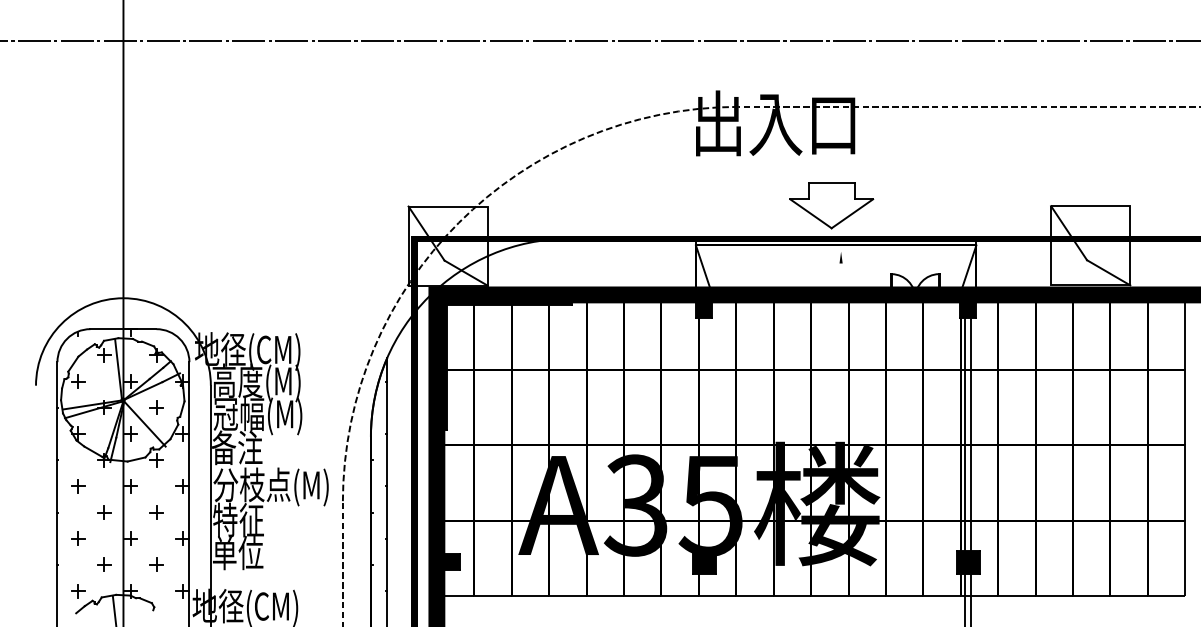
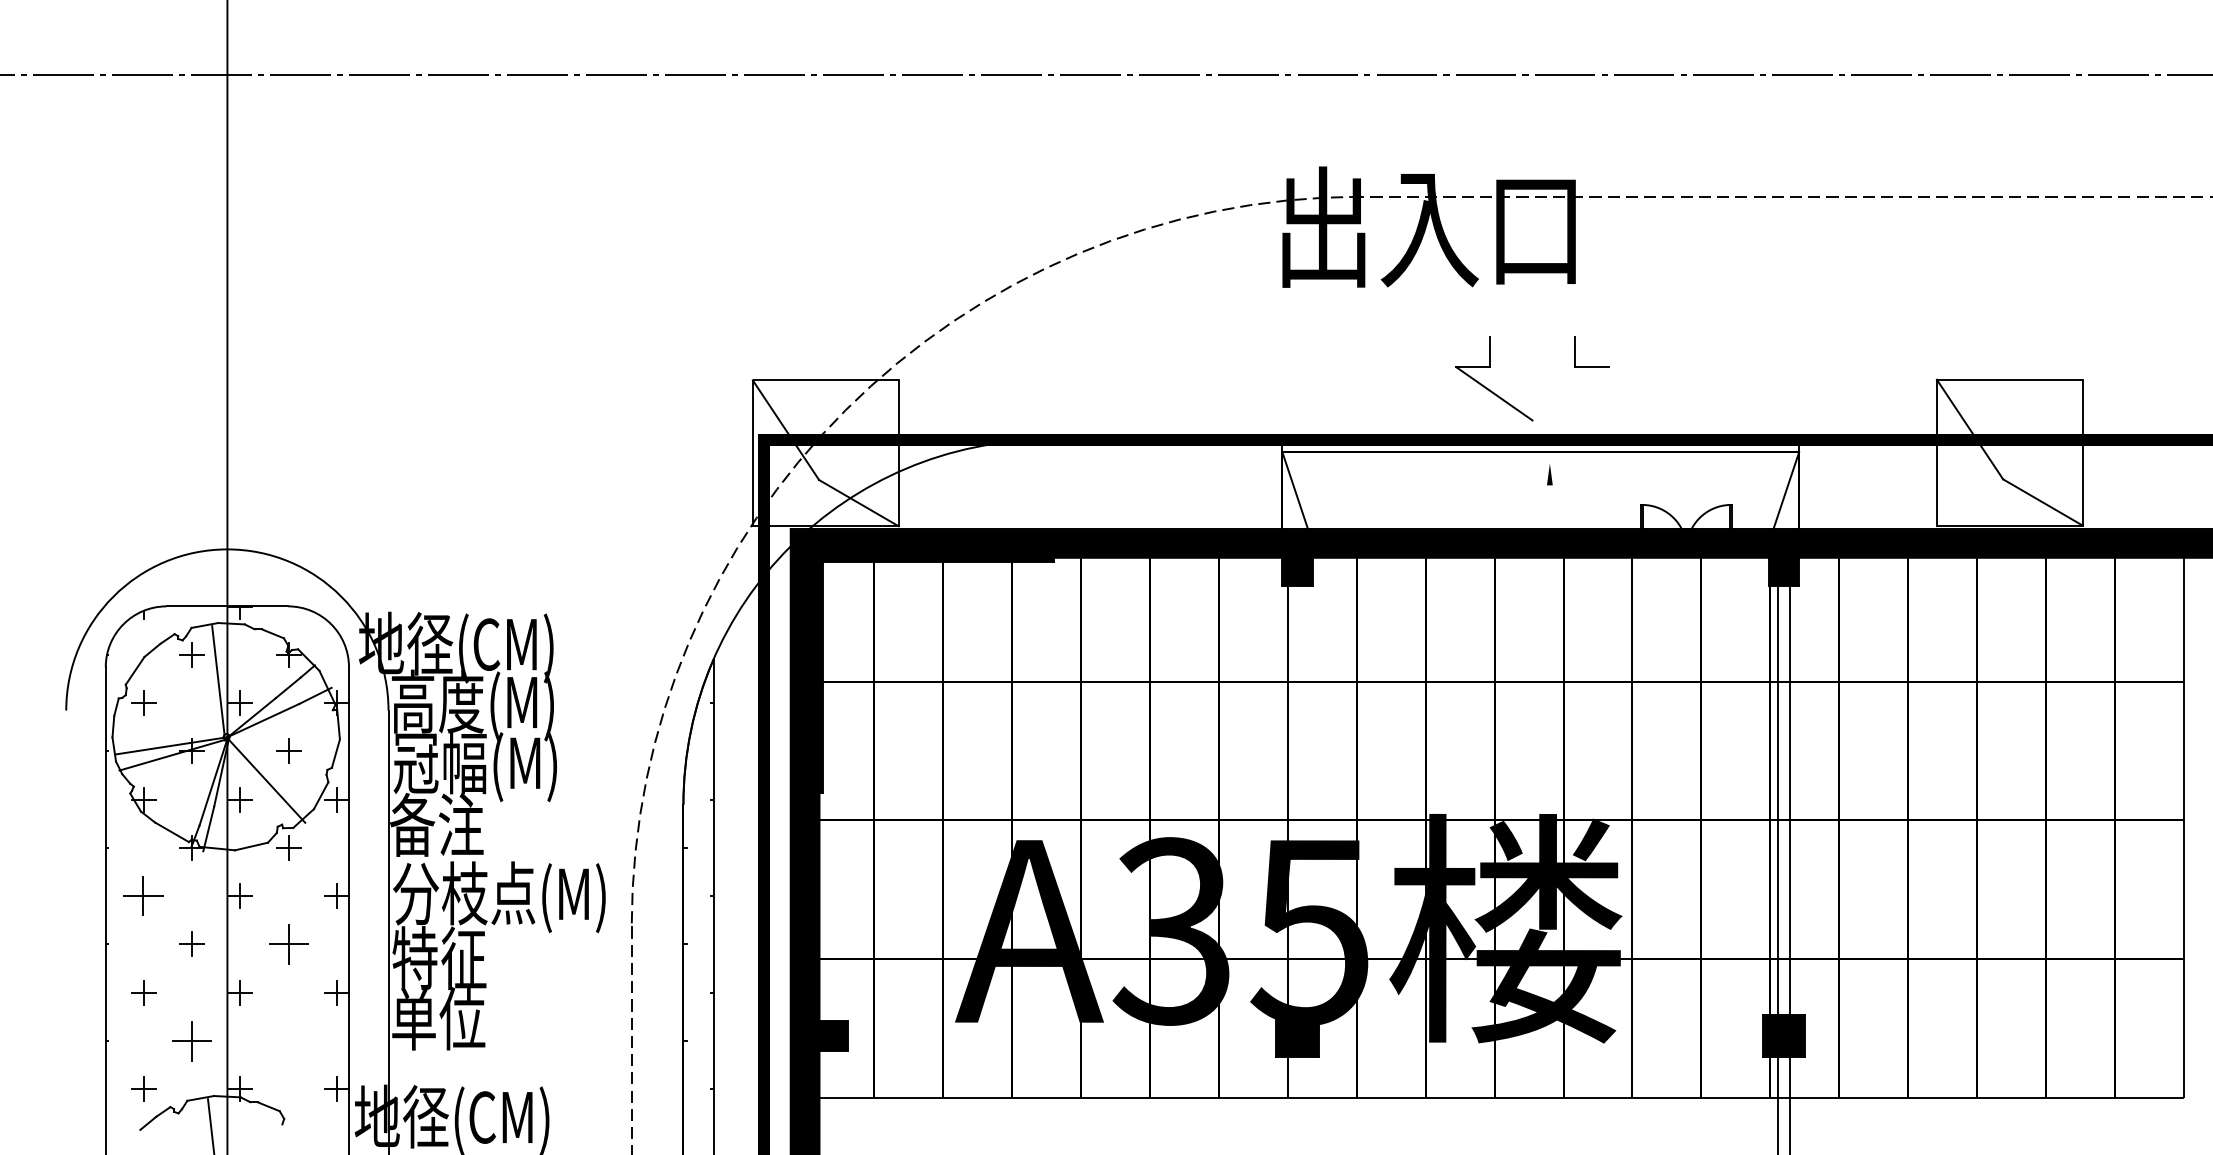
line: (831, 182) -> (1532, 336), removed
line: (852, 213) -> (1570, 393), removed
part: (78, 486) -> (144, 896), size x1.6
part: (156, 512) -> (288, 944), size x1.6
part: (104, 564) -> (192, 1040), size x1.6
part: (156, 564) -> (288, 1040), removed

